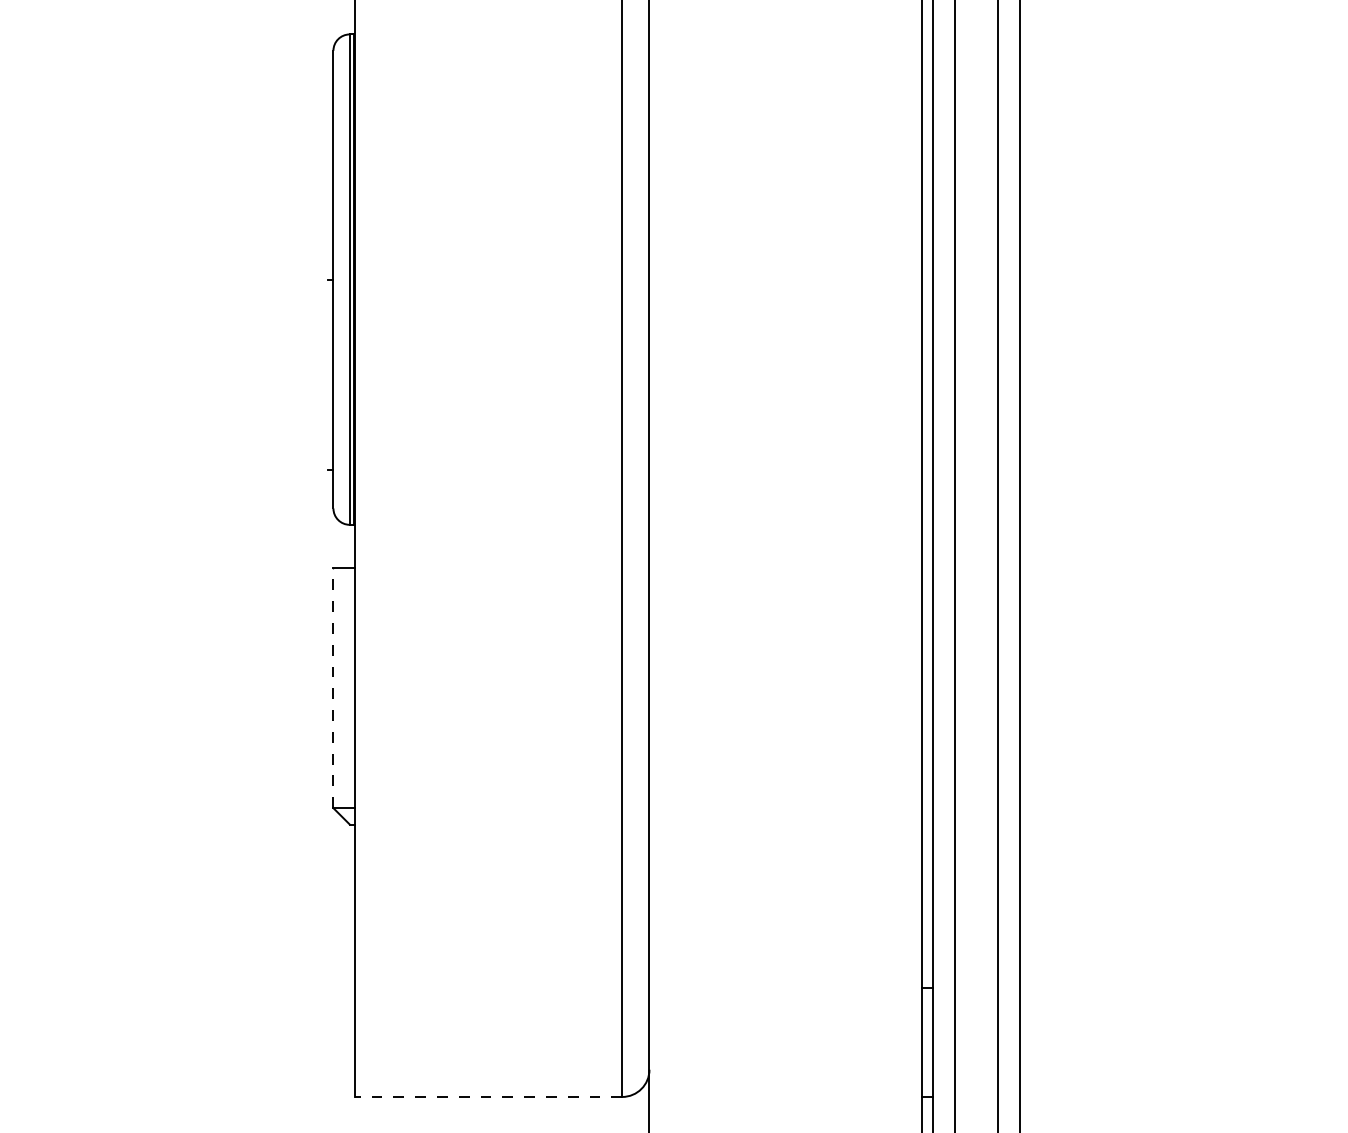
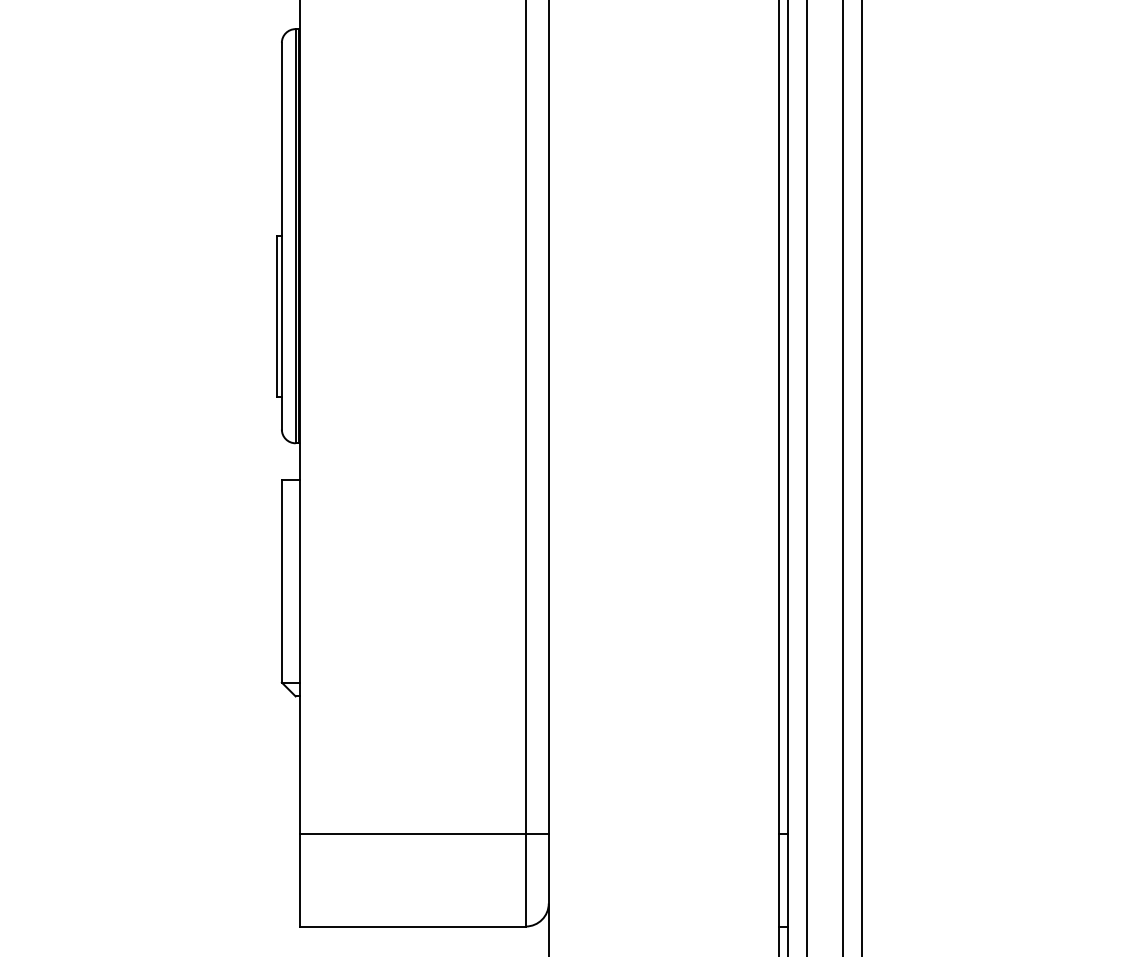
line: (327, 374) -> (276, 316), added
line: (333, 688) -> (281, 581), dashed -> solid
line: (502, 987) -> (424, 834), added
line: (488, 1096) -> (412, 926), dashed -> solid

